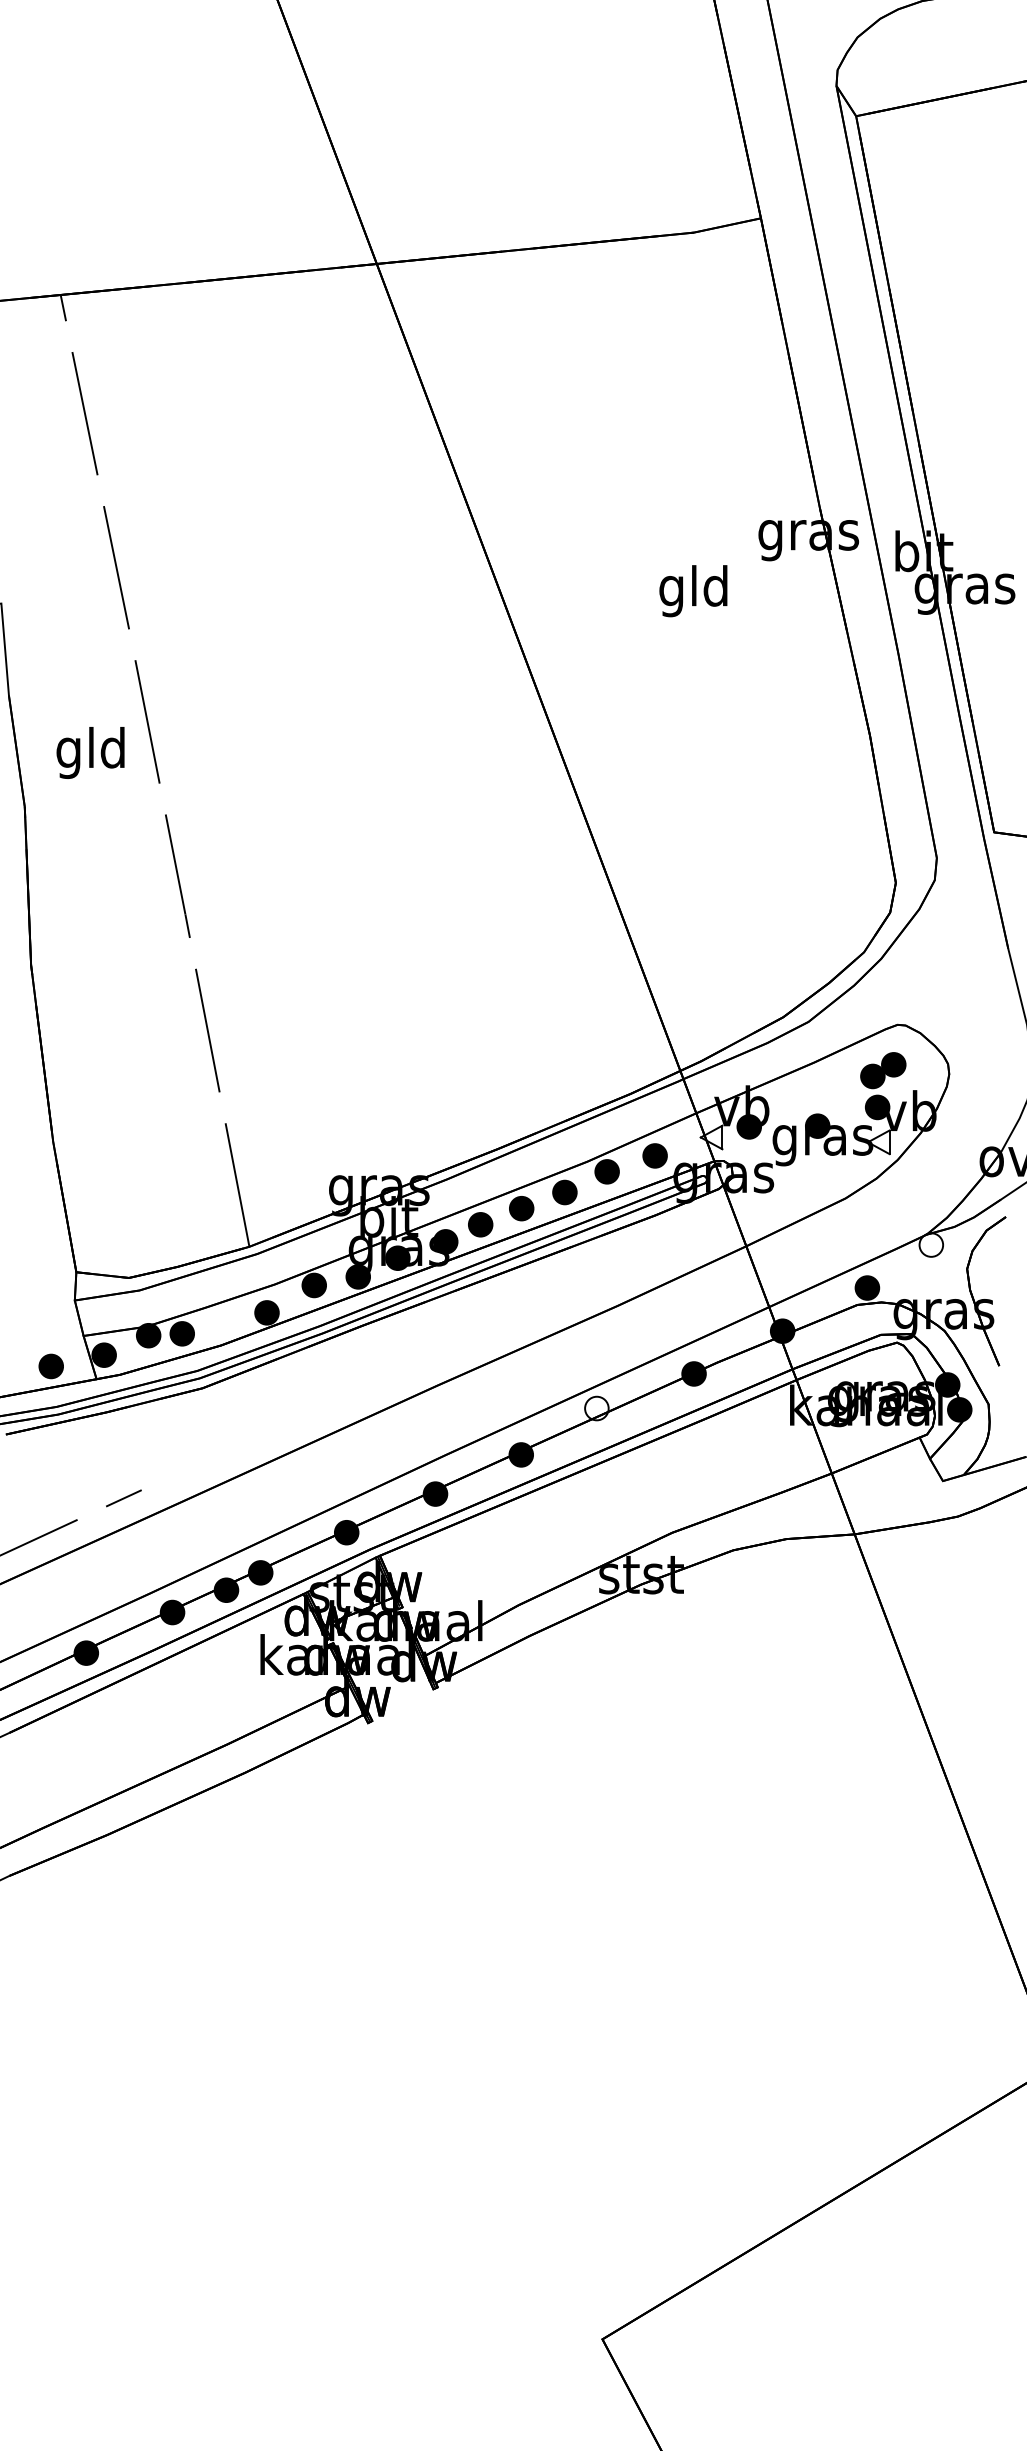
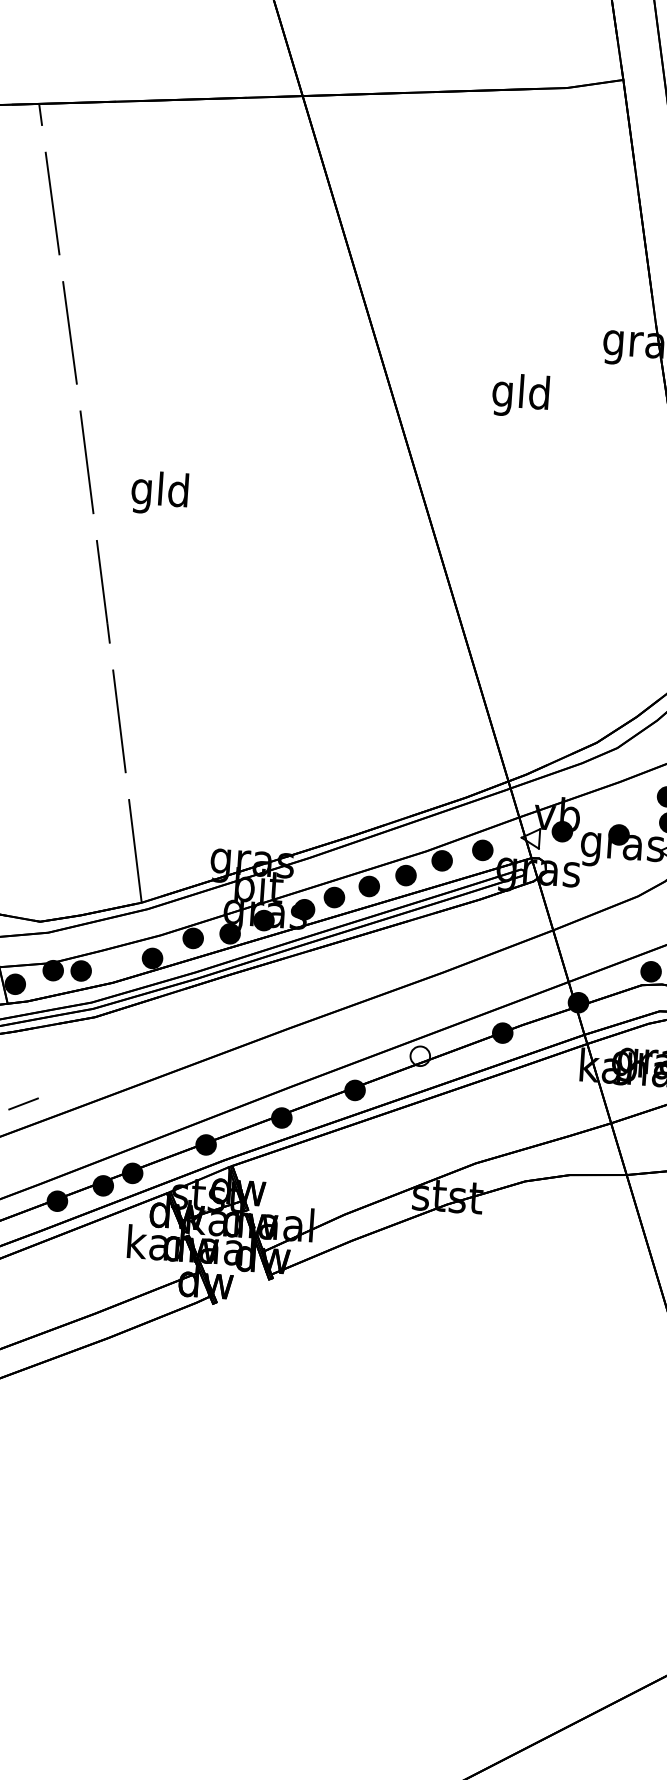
text: (693, 591) -> (520, 395), moved
text: (90, 752) -> (159, 492), moved

